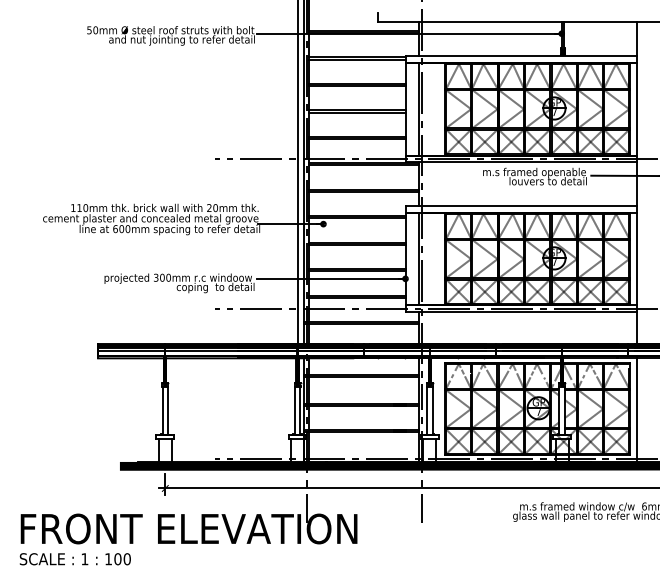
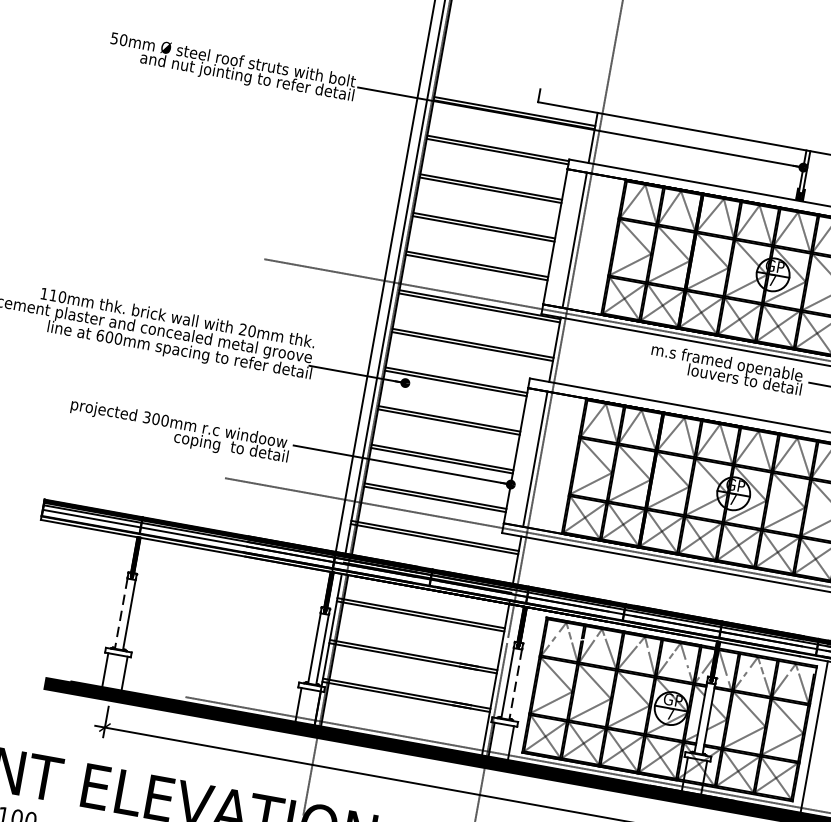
line: (162, 411) -> (121, 614), solid -> dashed
line: (432, 411) -> (515, 685), solid -> dashed

